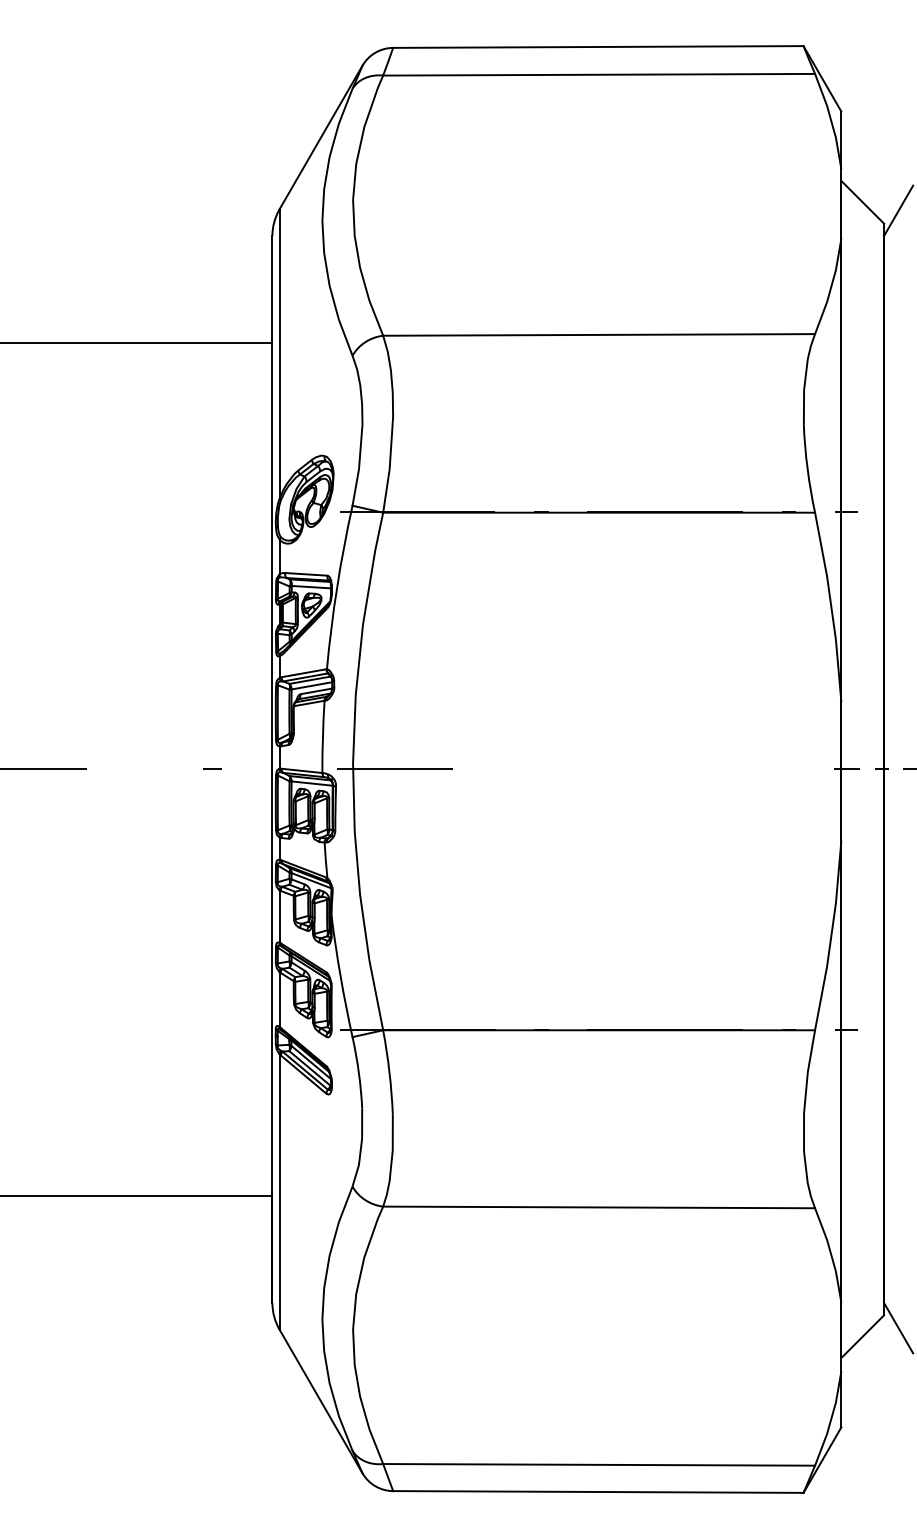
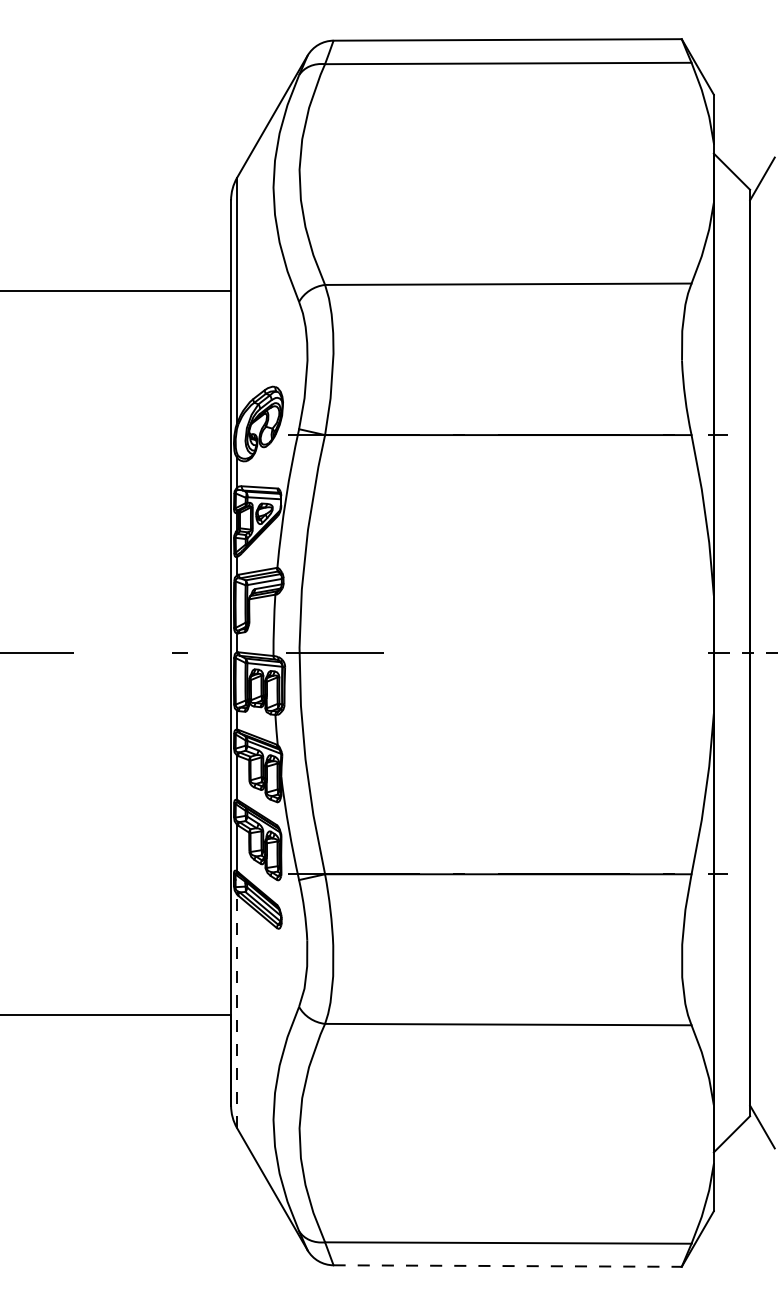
line: (279, 1191) -> (237, 1011), solid -> dashed
line: (599, 1492) -> (508, 1266), solid -> dashed

